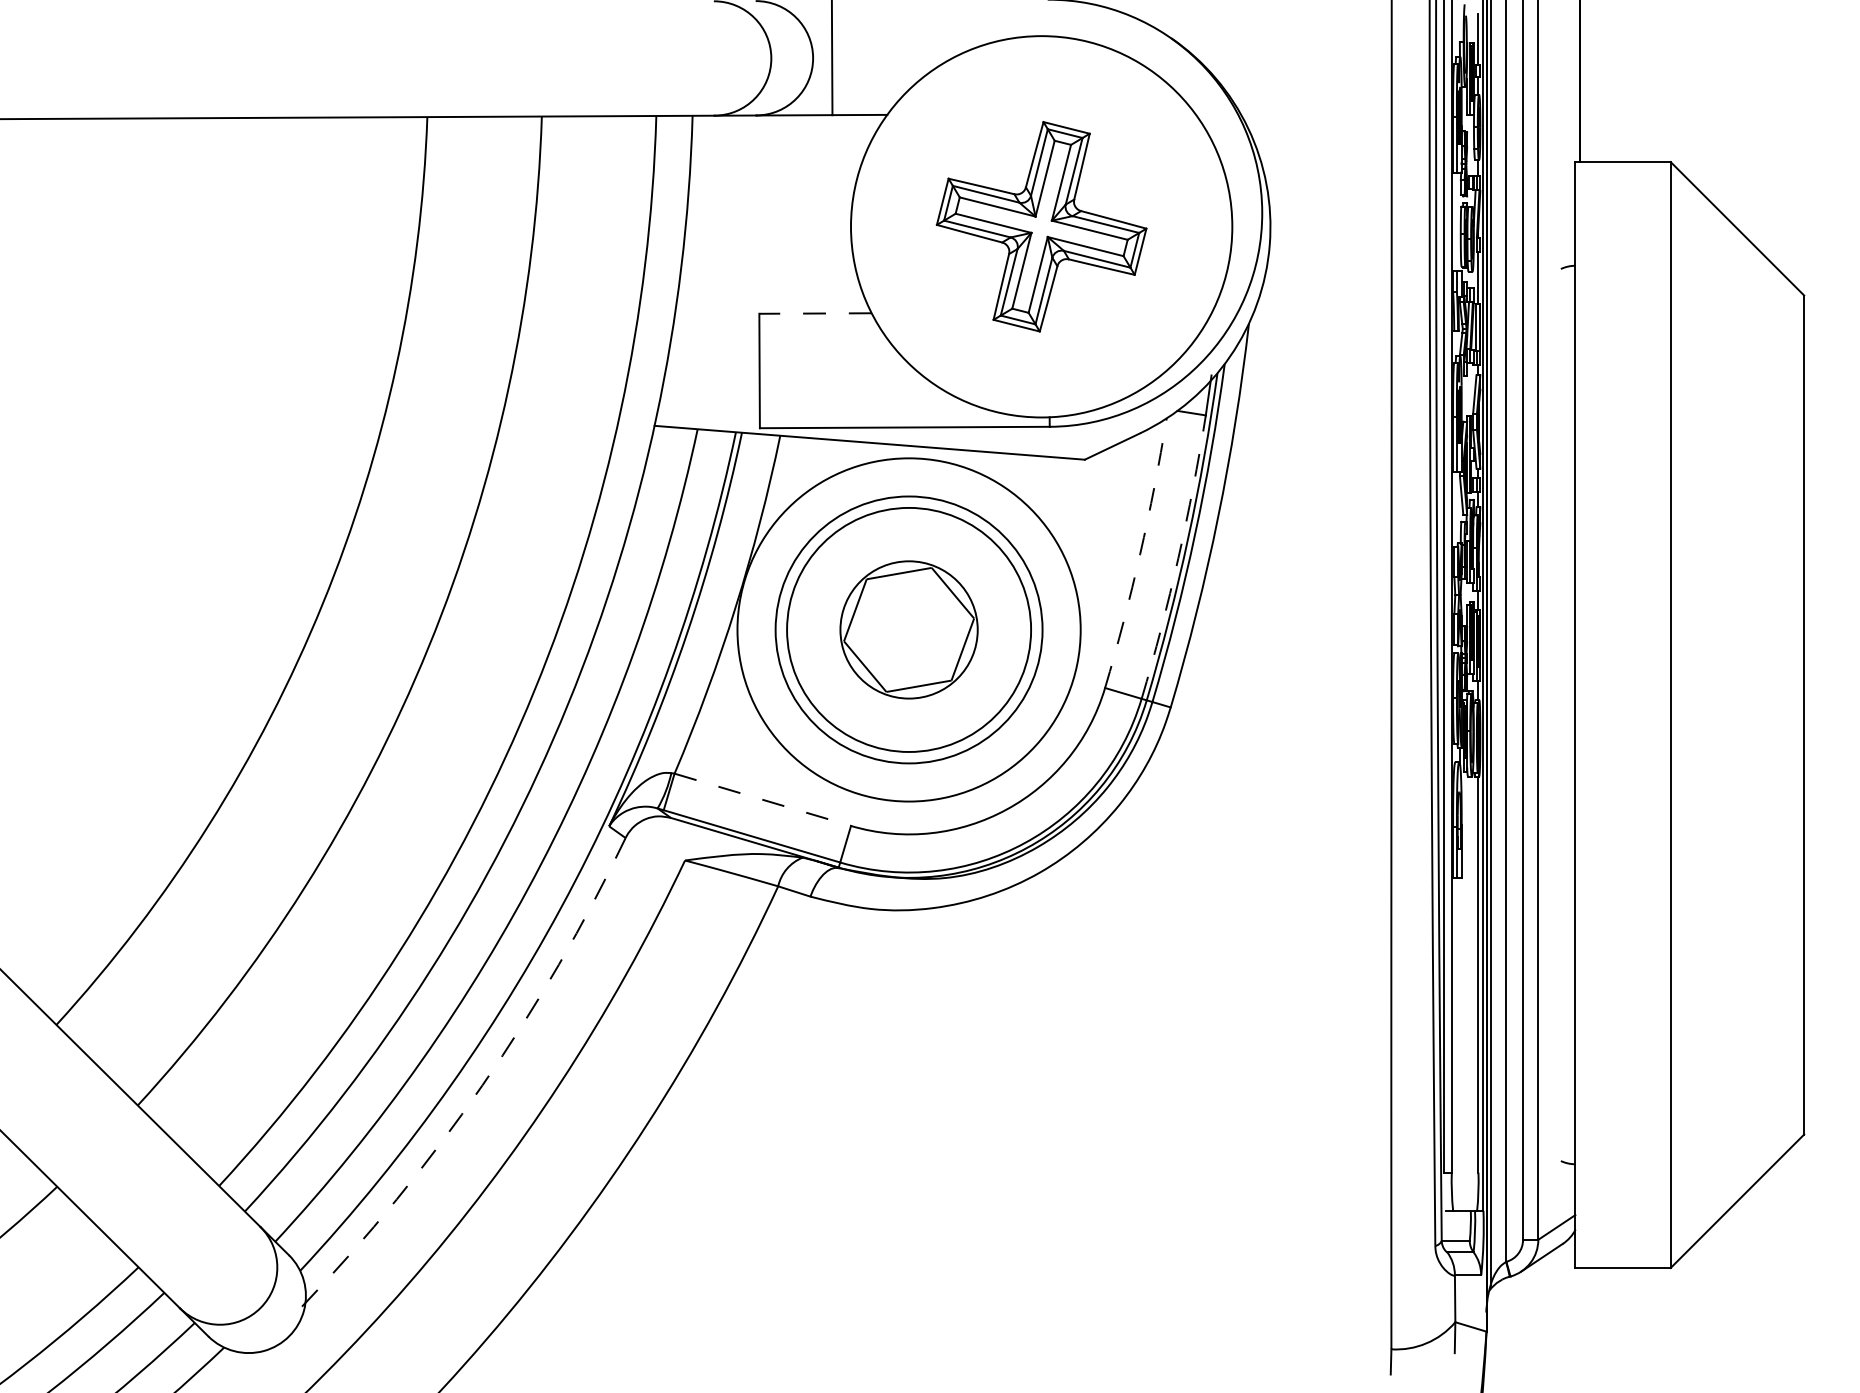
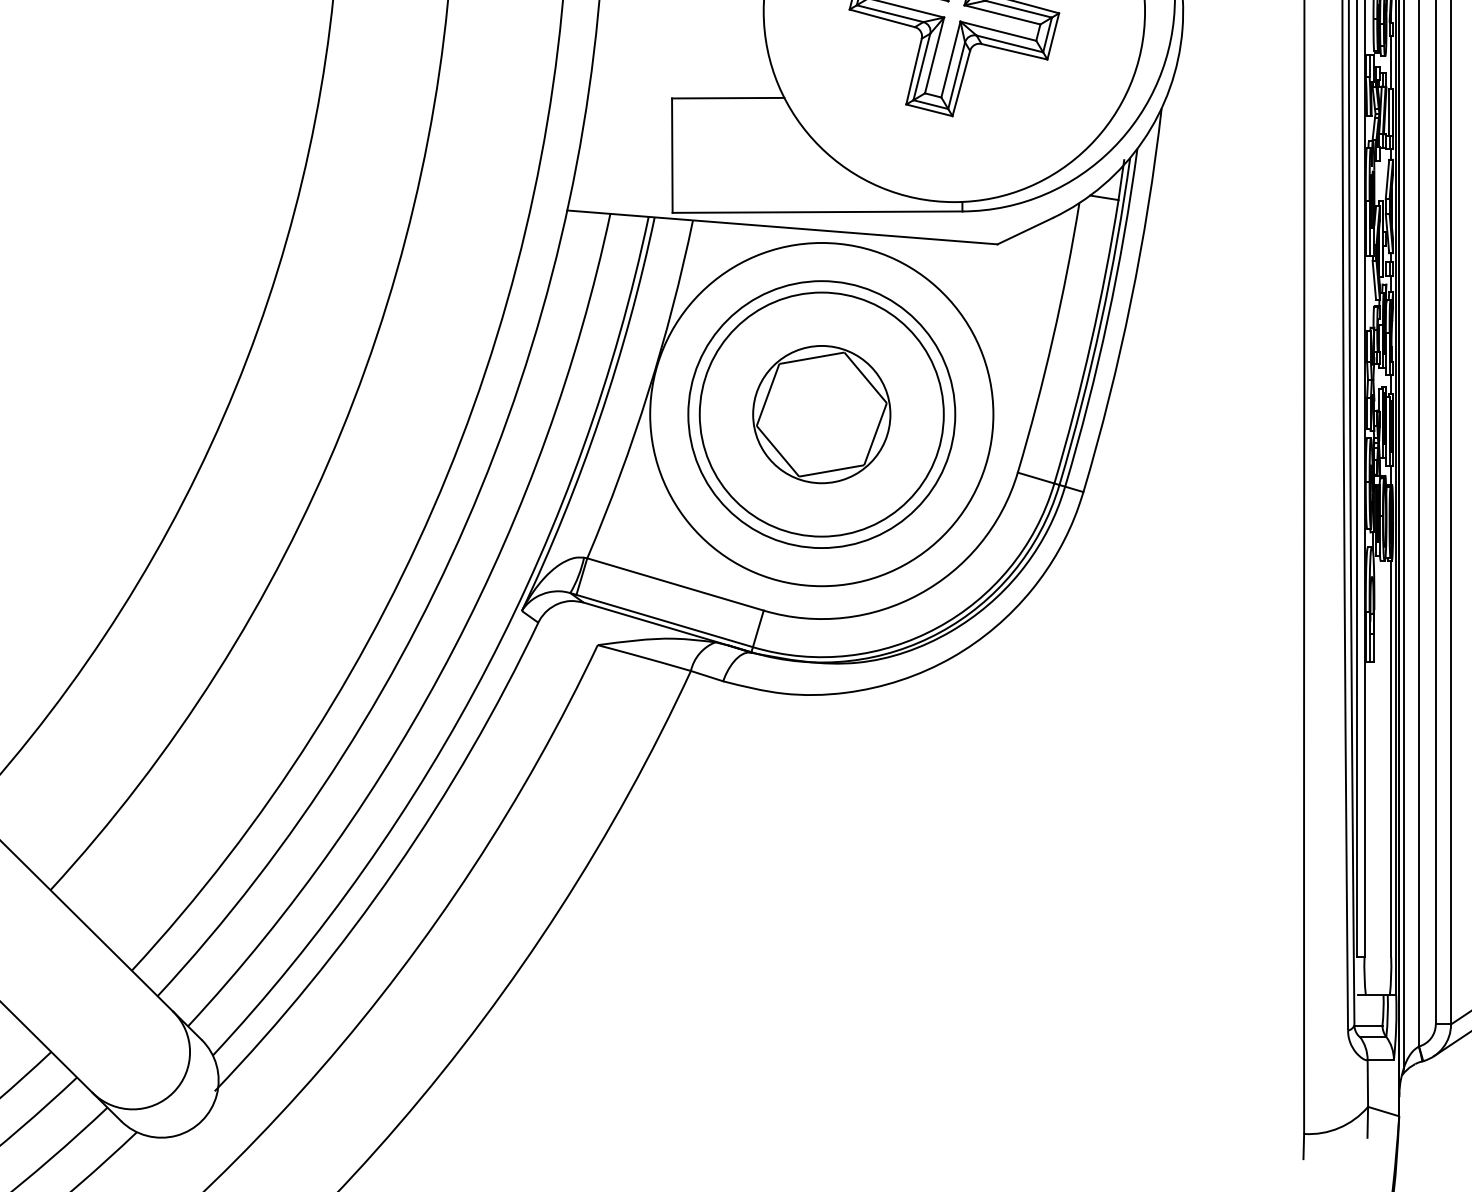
line: (815, 313) -> (728, 98), dashed -> solid
arc: (1140, 554) -> (1053, 339), dashed -> solid
arc: (1178, 558) -> (1091, 343), dashed -> solid
line: (763, 799) -> (676, 584), dashed -> solid
arc: (482, 1085) -> (395, 870), dashed -> solid

